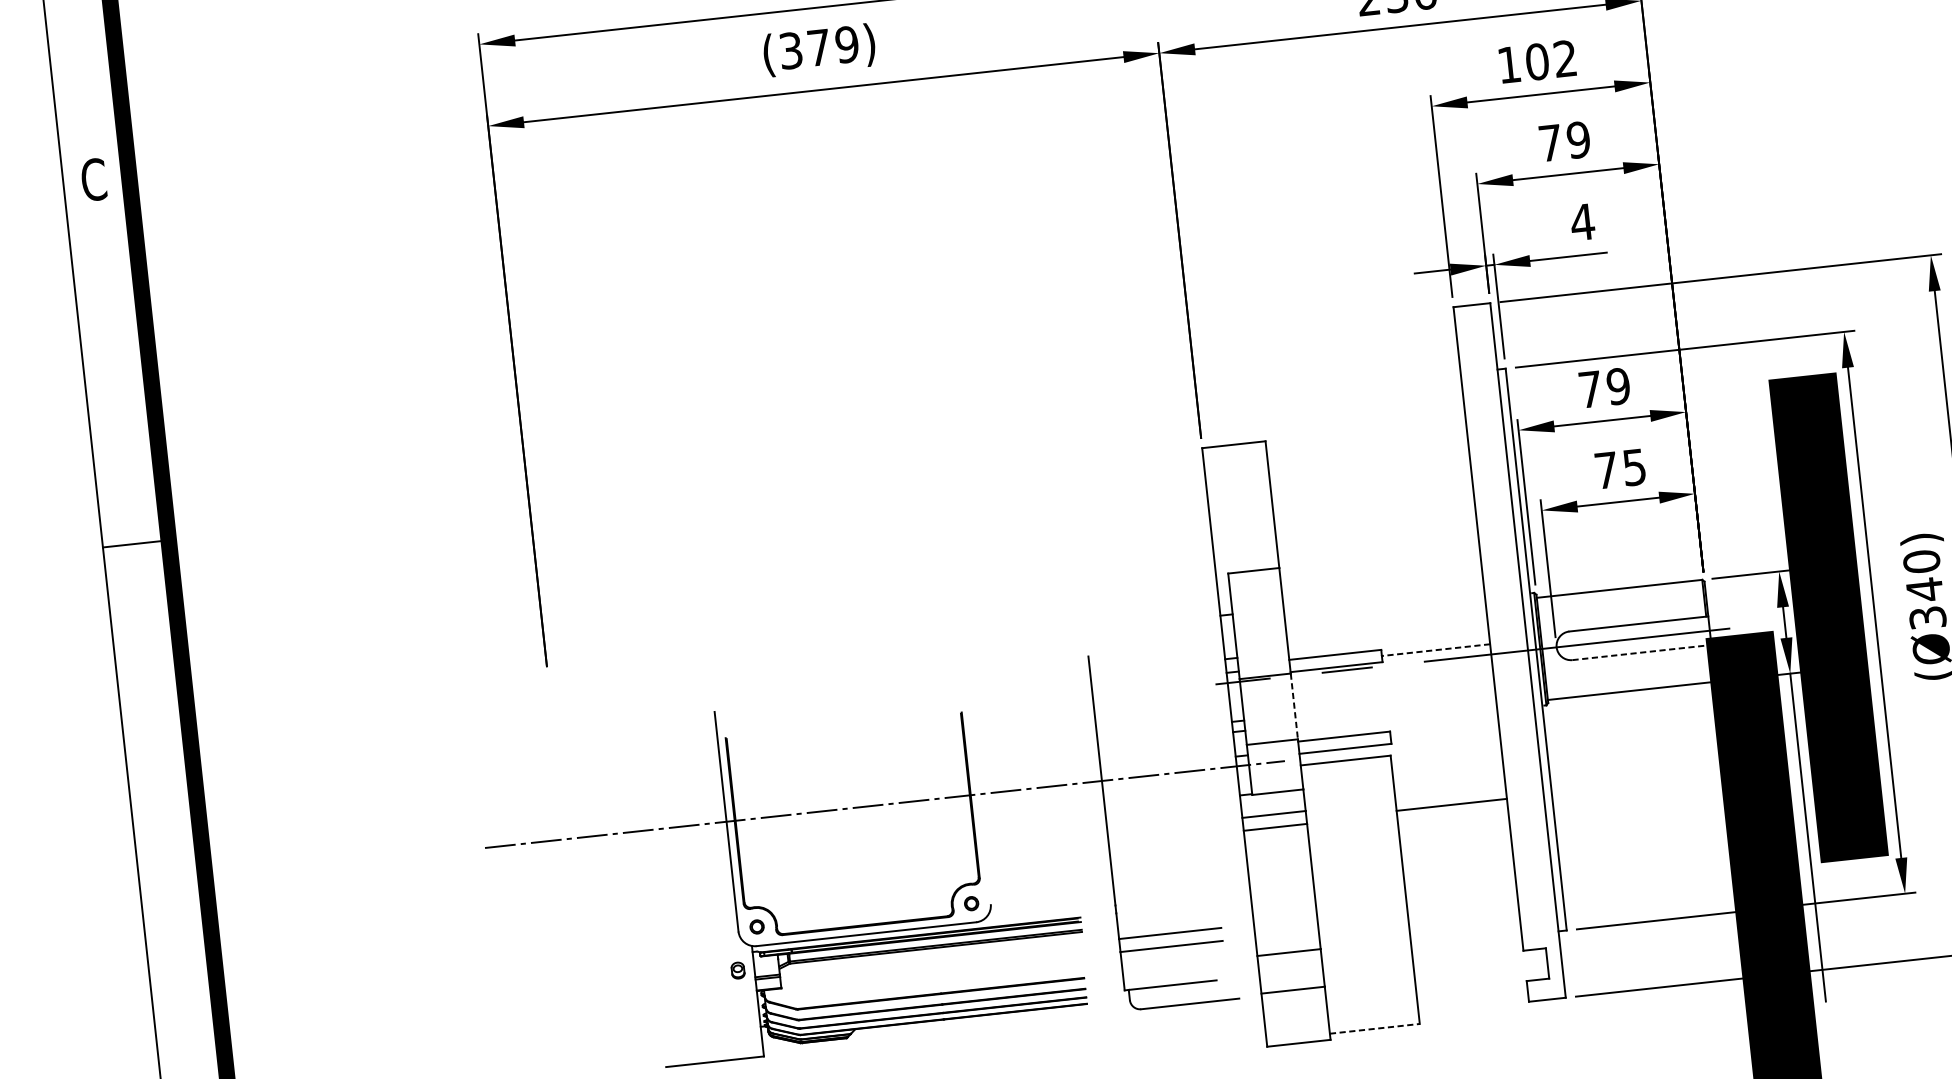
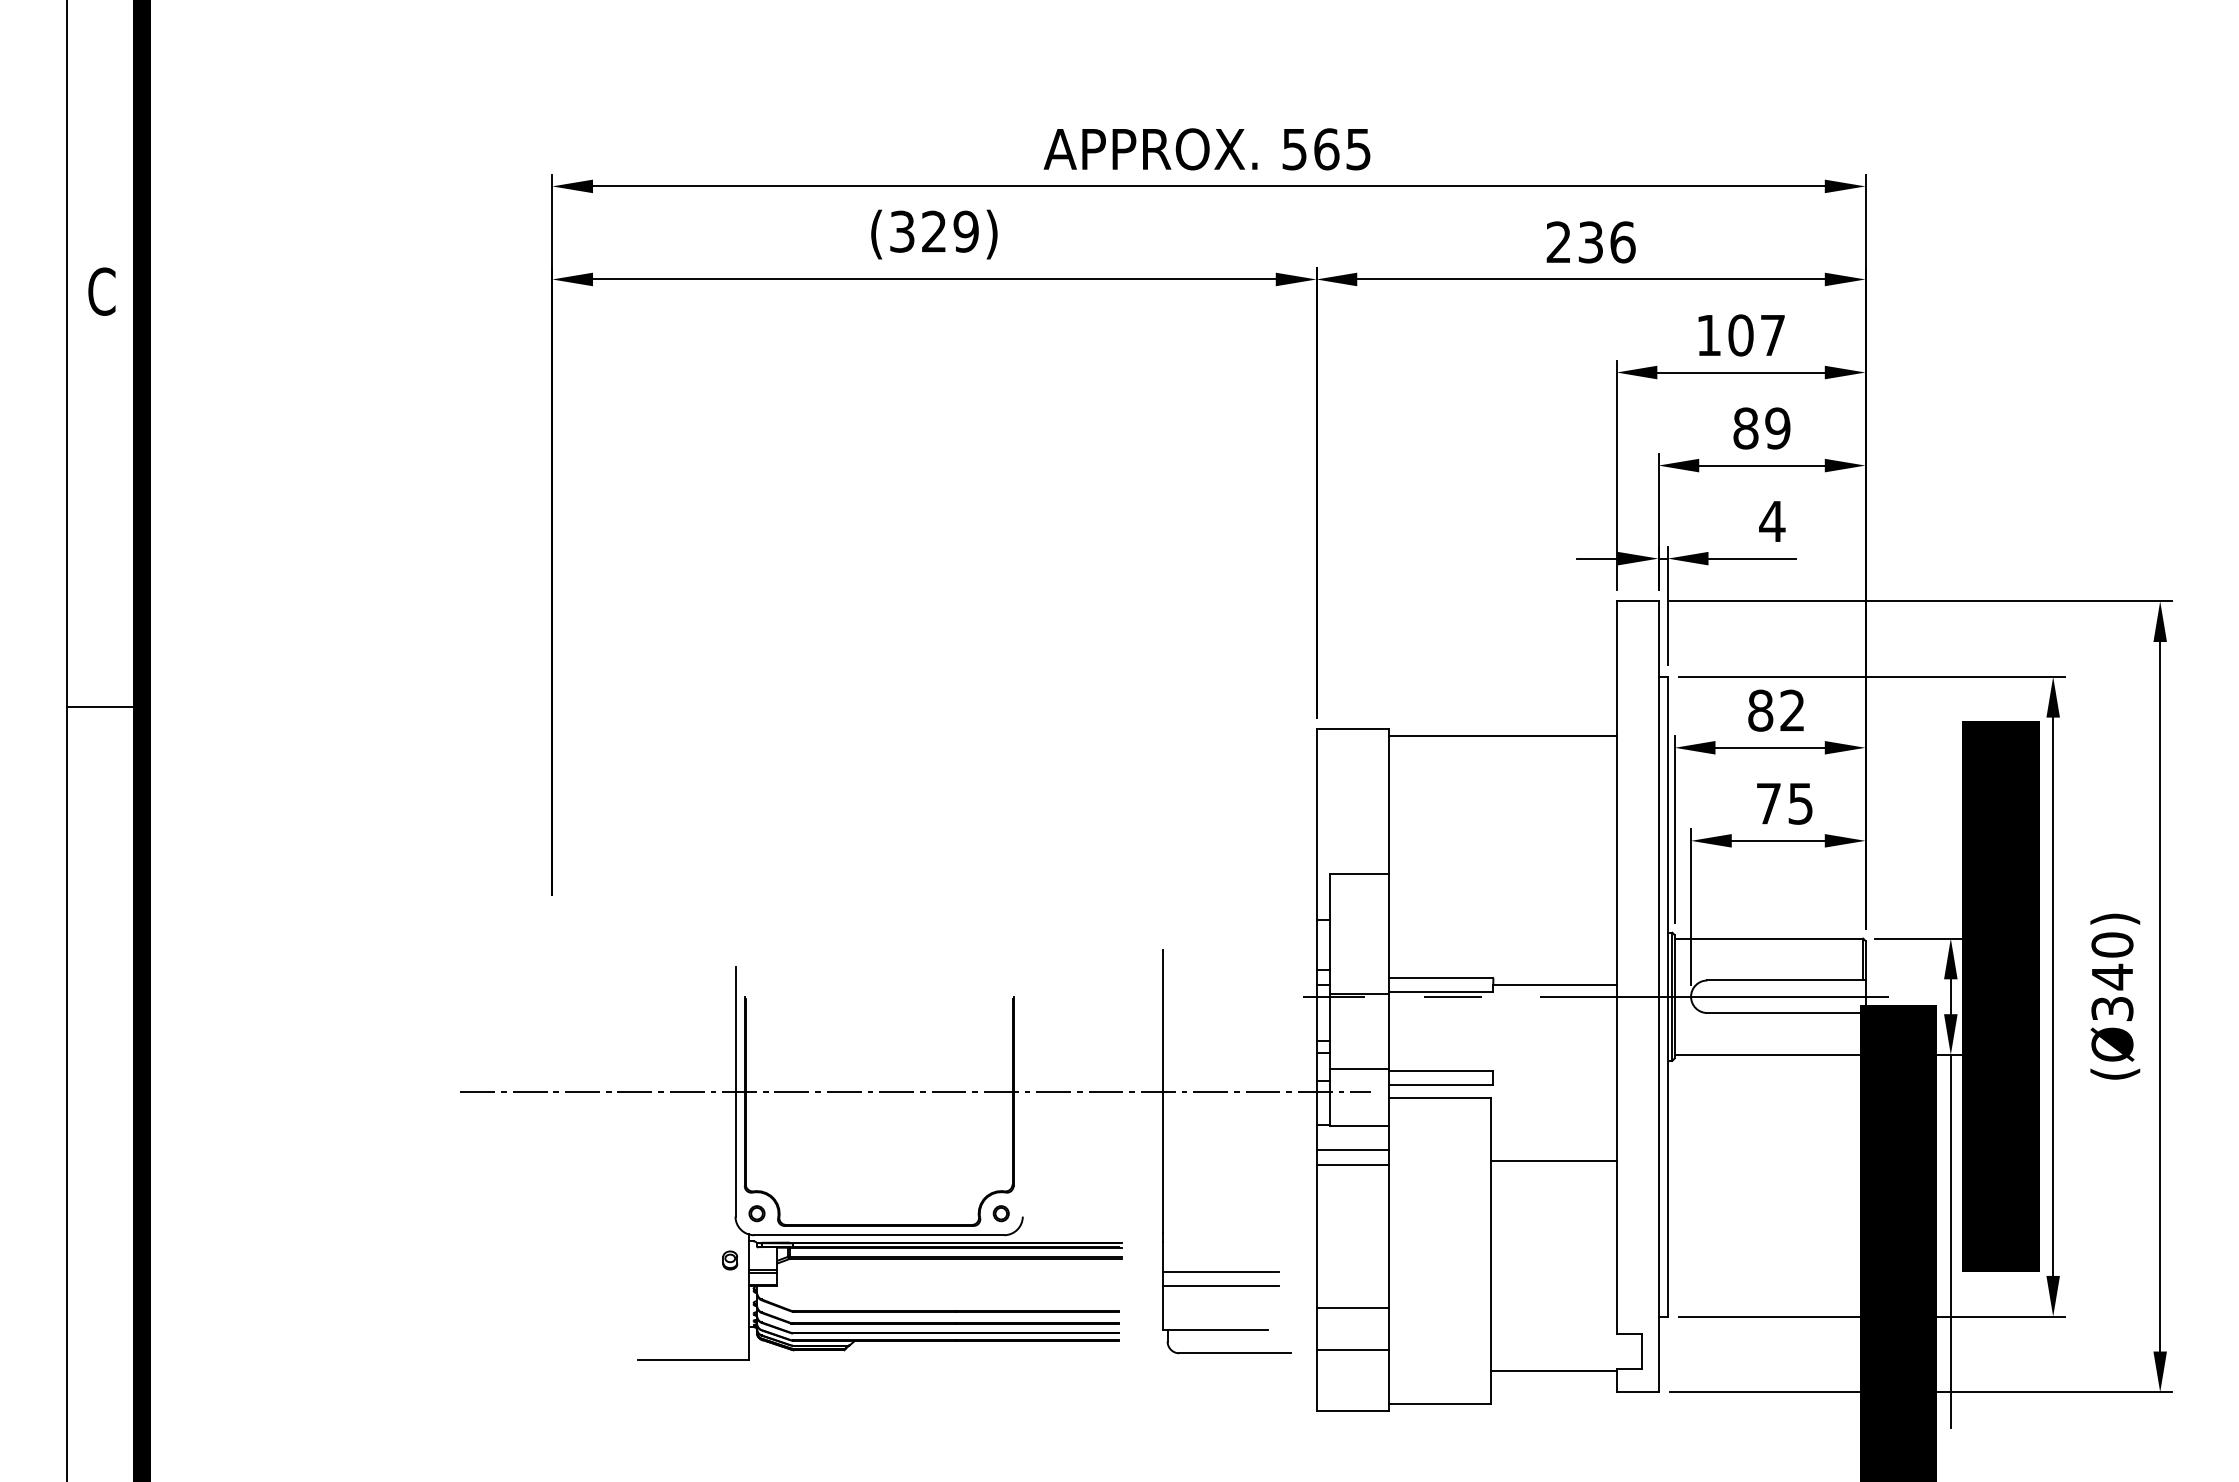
text: (819, 47) -> (934, 231), (379) -> (329)
text: (1564, 58) -> (1772, 334), 102 -> 107
text: (1550, 143) -> (1745, 428), 79 -> 89
text: (1604, 387) -> (1776, 710), 79 -> 82
line: (1366, 436) -> (1502, 736), added
line: (1435, 650) -> (1554, 985), dashed -> solid
line: (1642, 652) -> (1786, 1013), dashed -> solid
line: (1294, 706) -> (1388, 1031), dashed -> solid
line: (1471, 989) -> (1553, 1371), added
line: (1375, 1028) -> (1440, 1403), dashed -> solid

